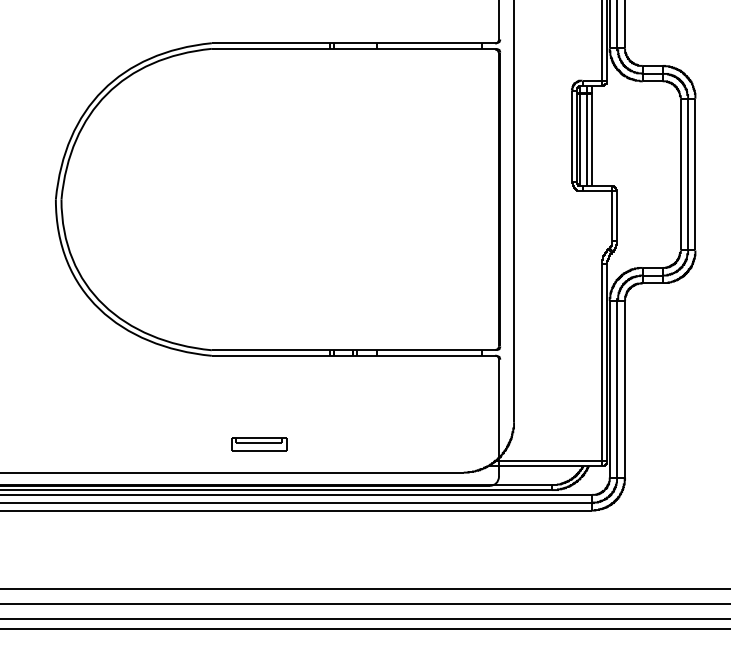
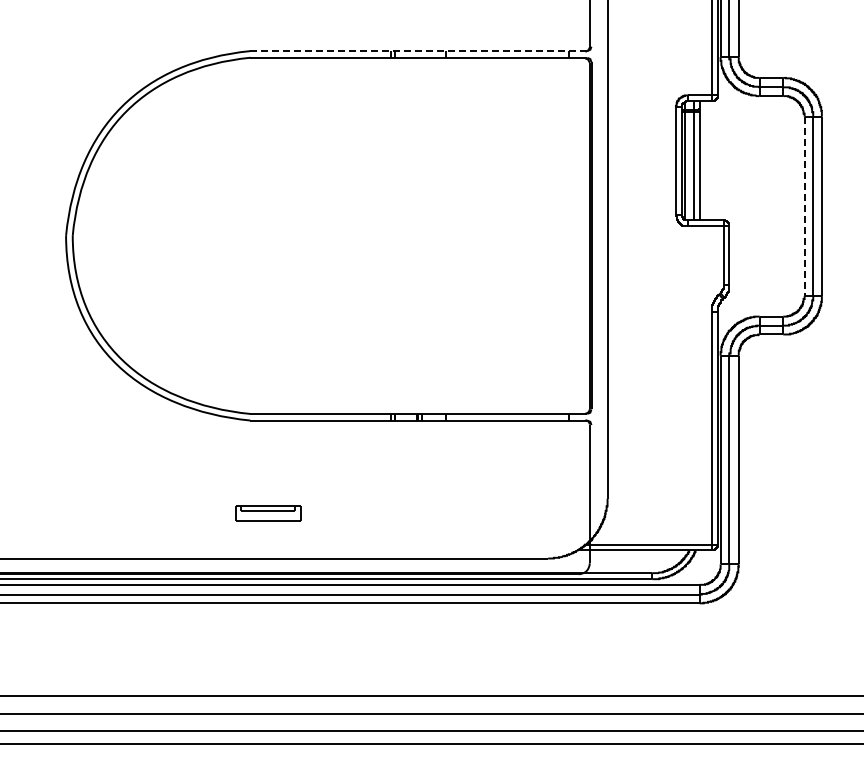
line: (354, 43) -> (419, 51), solid -> dashed
line: (680, 174) -> (804, 206), solid -> dashed
part: (259, 444) -> (268, 513), moved

